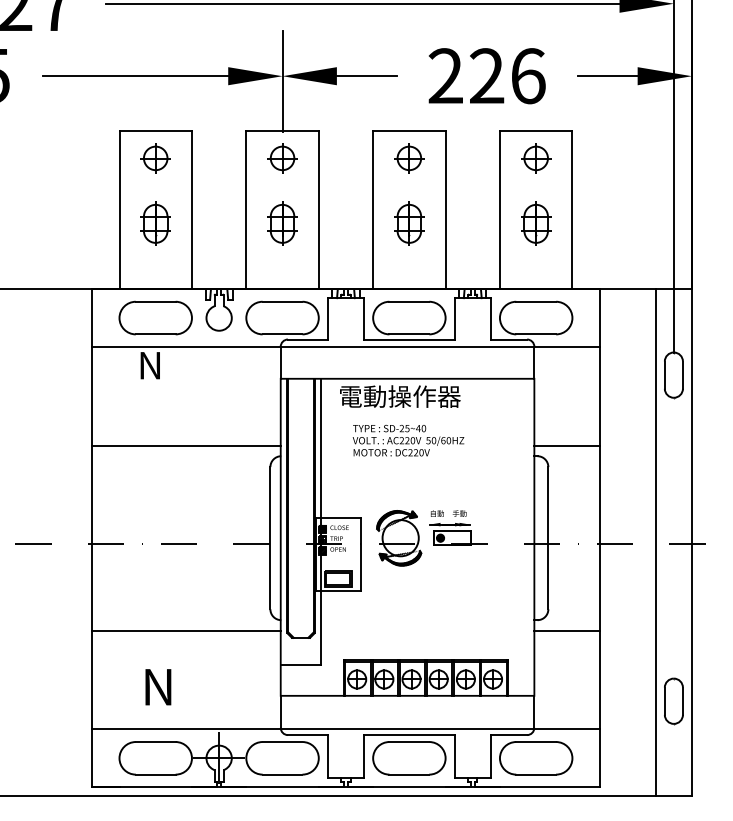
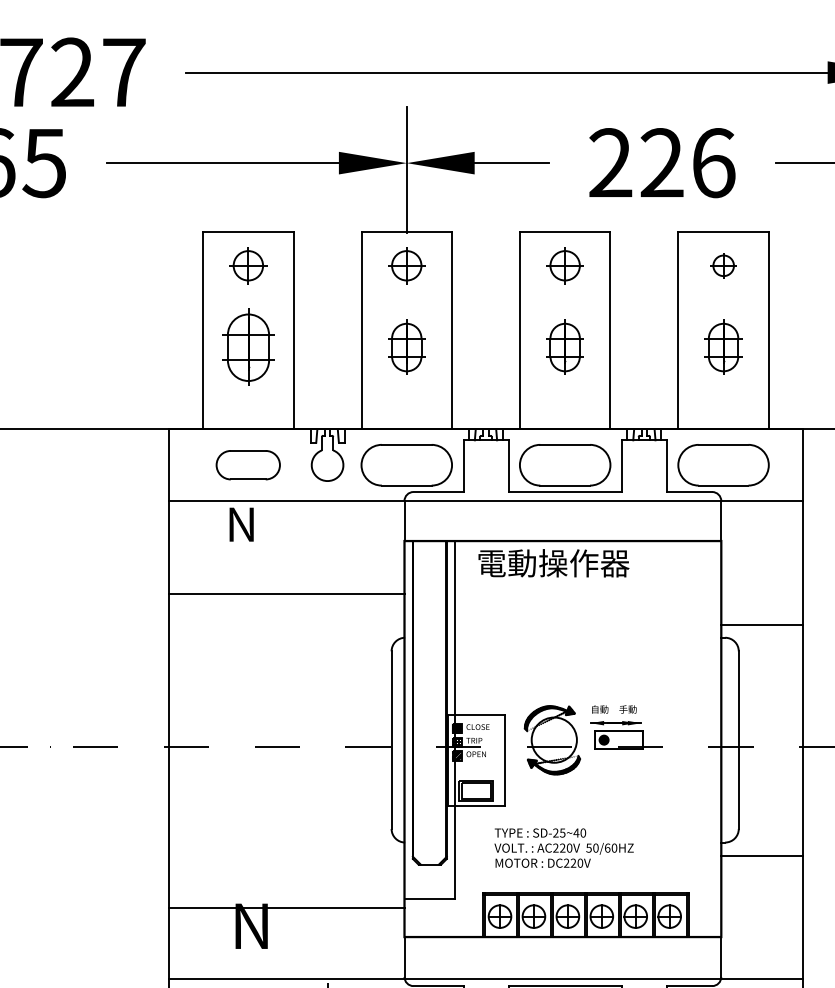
part: (536, 158) -> (723, 265), size x0.7
part: (155, 223) -> (248, 347), size x1.4
part: (155, 317) -> (248, 464), size x0.7
text: (408, 440) -> (564, 847), moved
line: (186, 445) -> (286, 593), moved
line: (186, 630) -> (286, 907), moved

